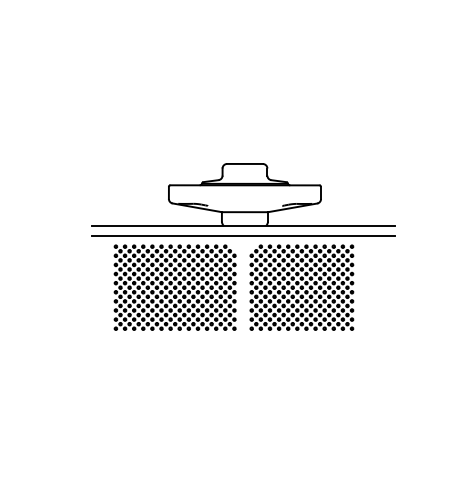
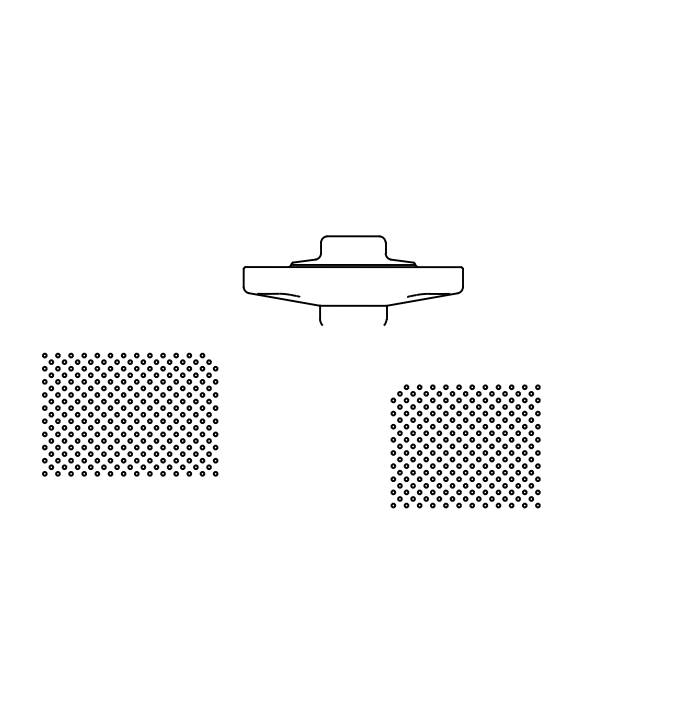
line: (243, 225) -> (351, 325), removed
line: (243, 236) -> (351, 340), removed
part: (174, 287) -> (129, 414), moved
part: (301, 287) -> (465, 446), moved

